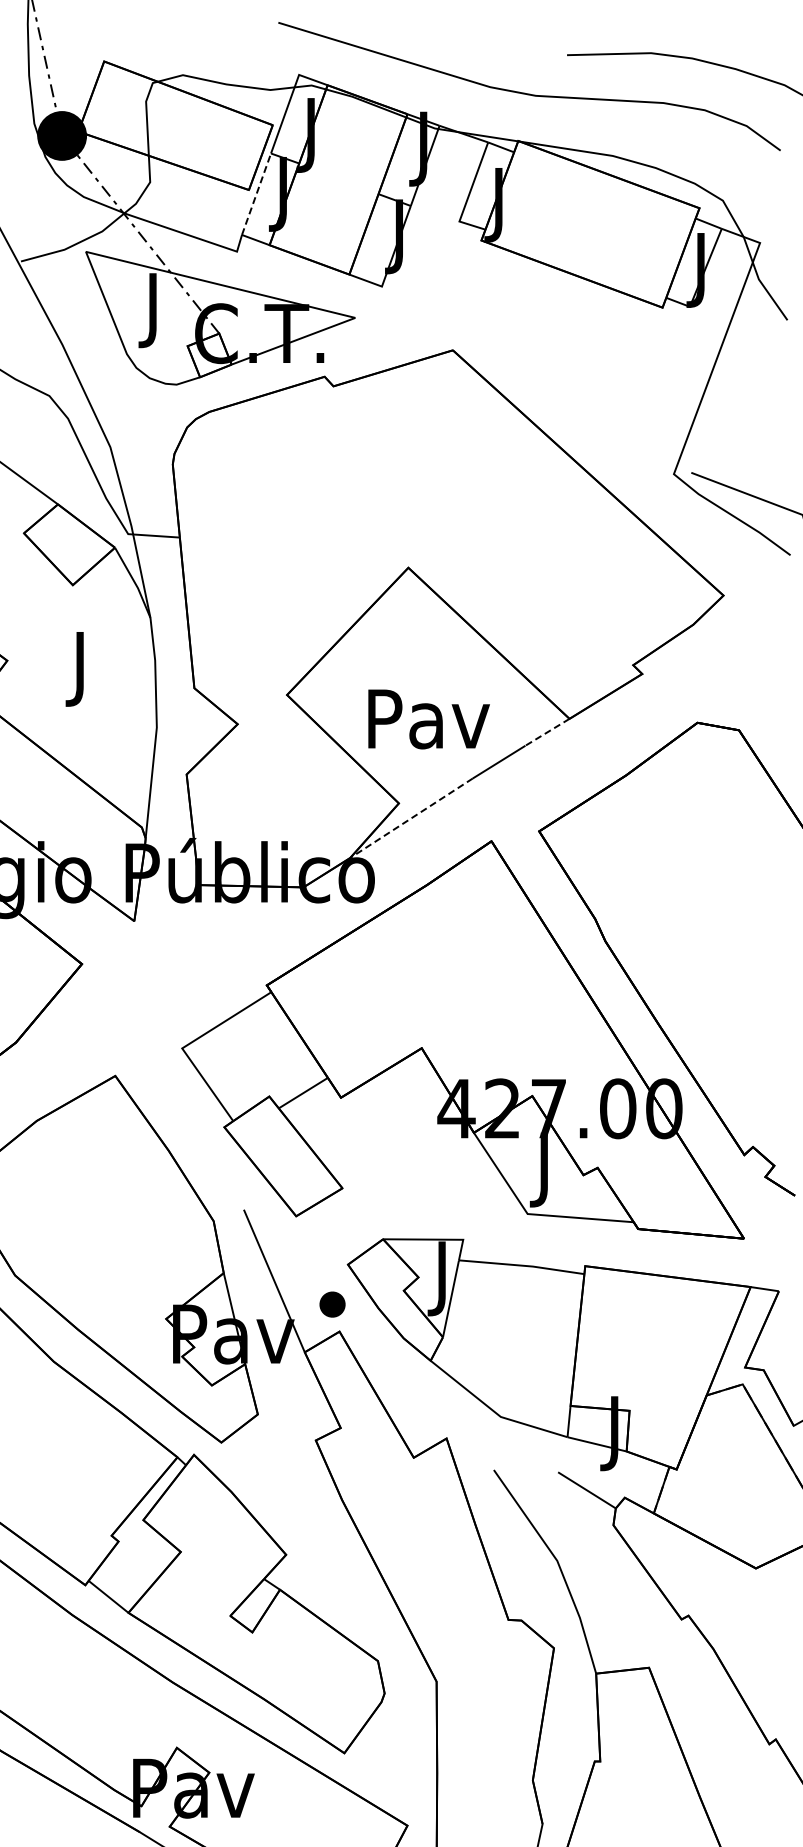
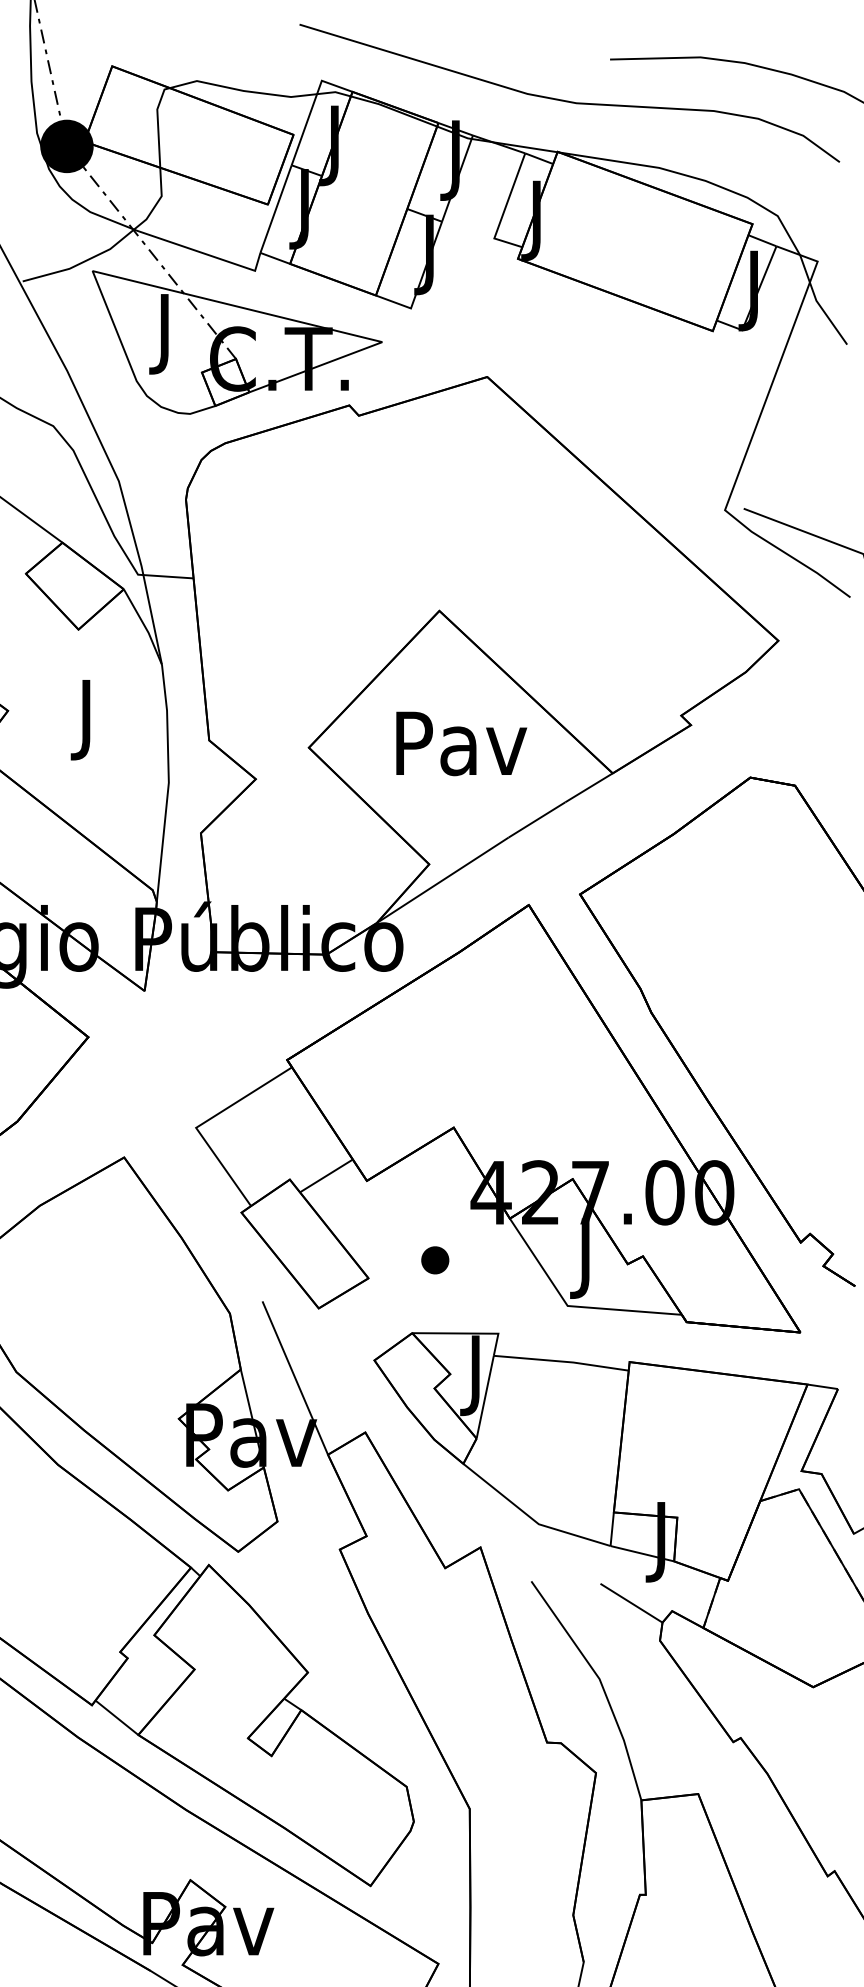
line: (256, 193) -> (276, 208), dashed -> solid
text: (428, 719) -> (461, 743), moved
line: (547, 732) -> (589, 788), dashed -> solid
line: (411, 818) -> (442, 880), dashed -> solid
part: (332, 1304) -> (435, 1260), moved

